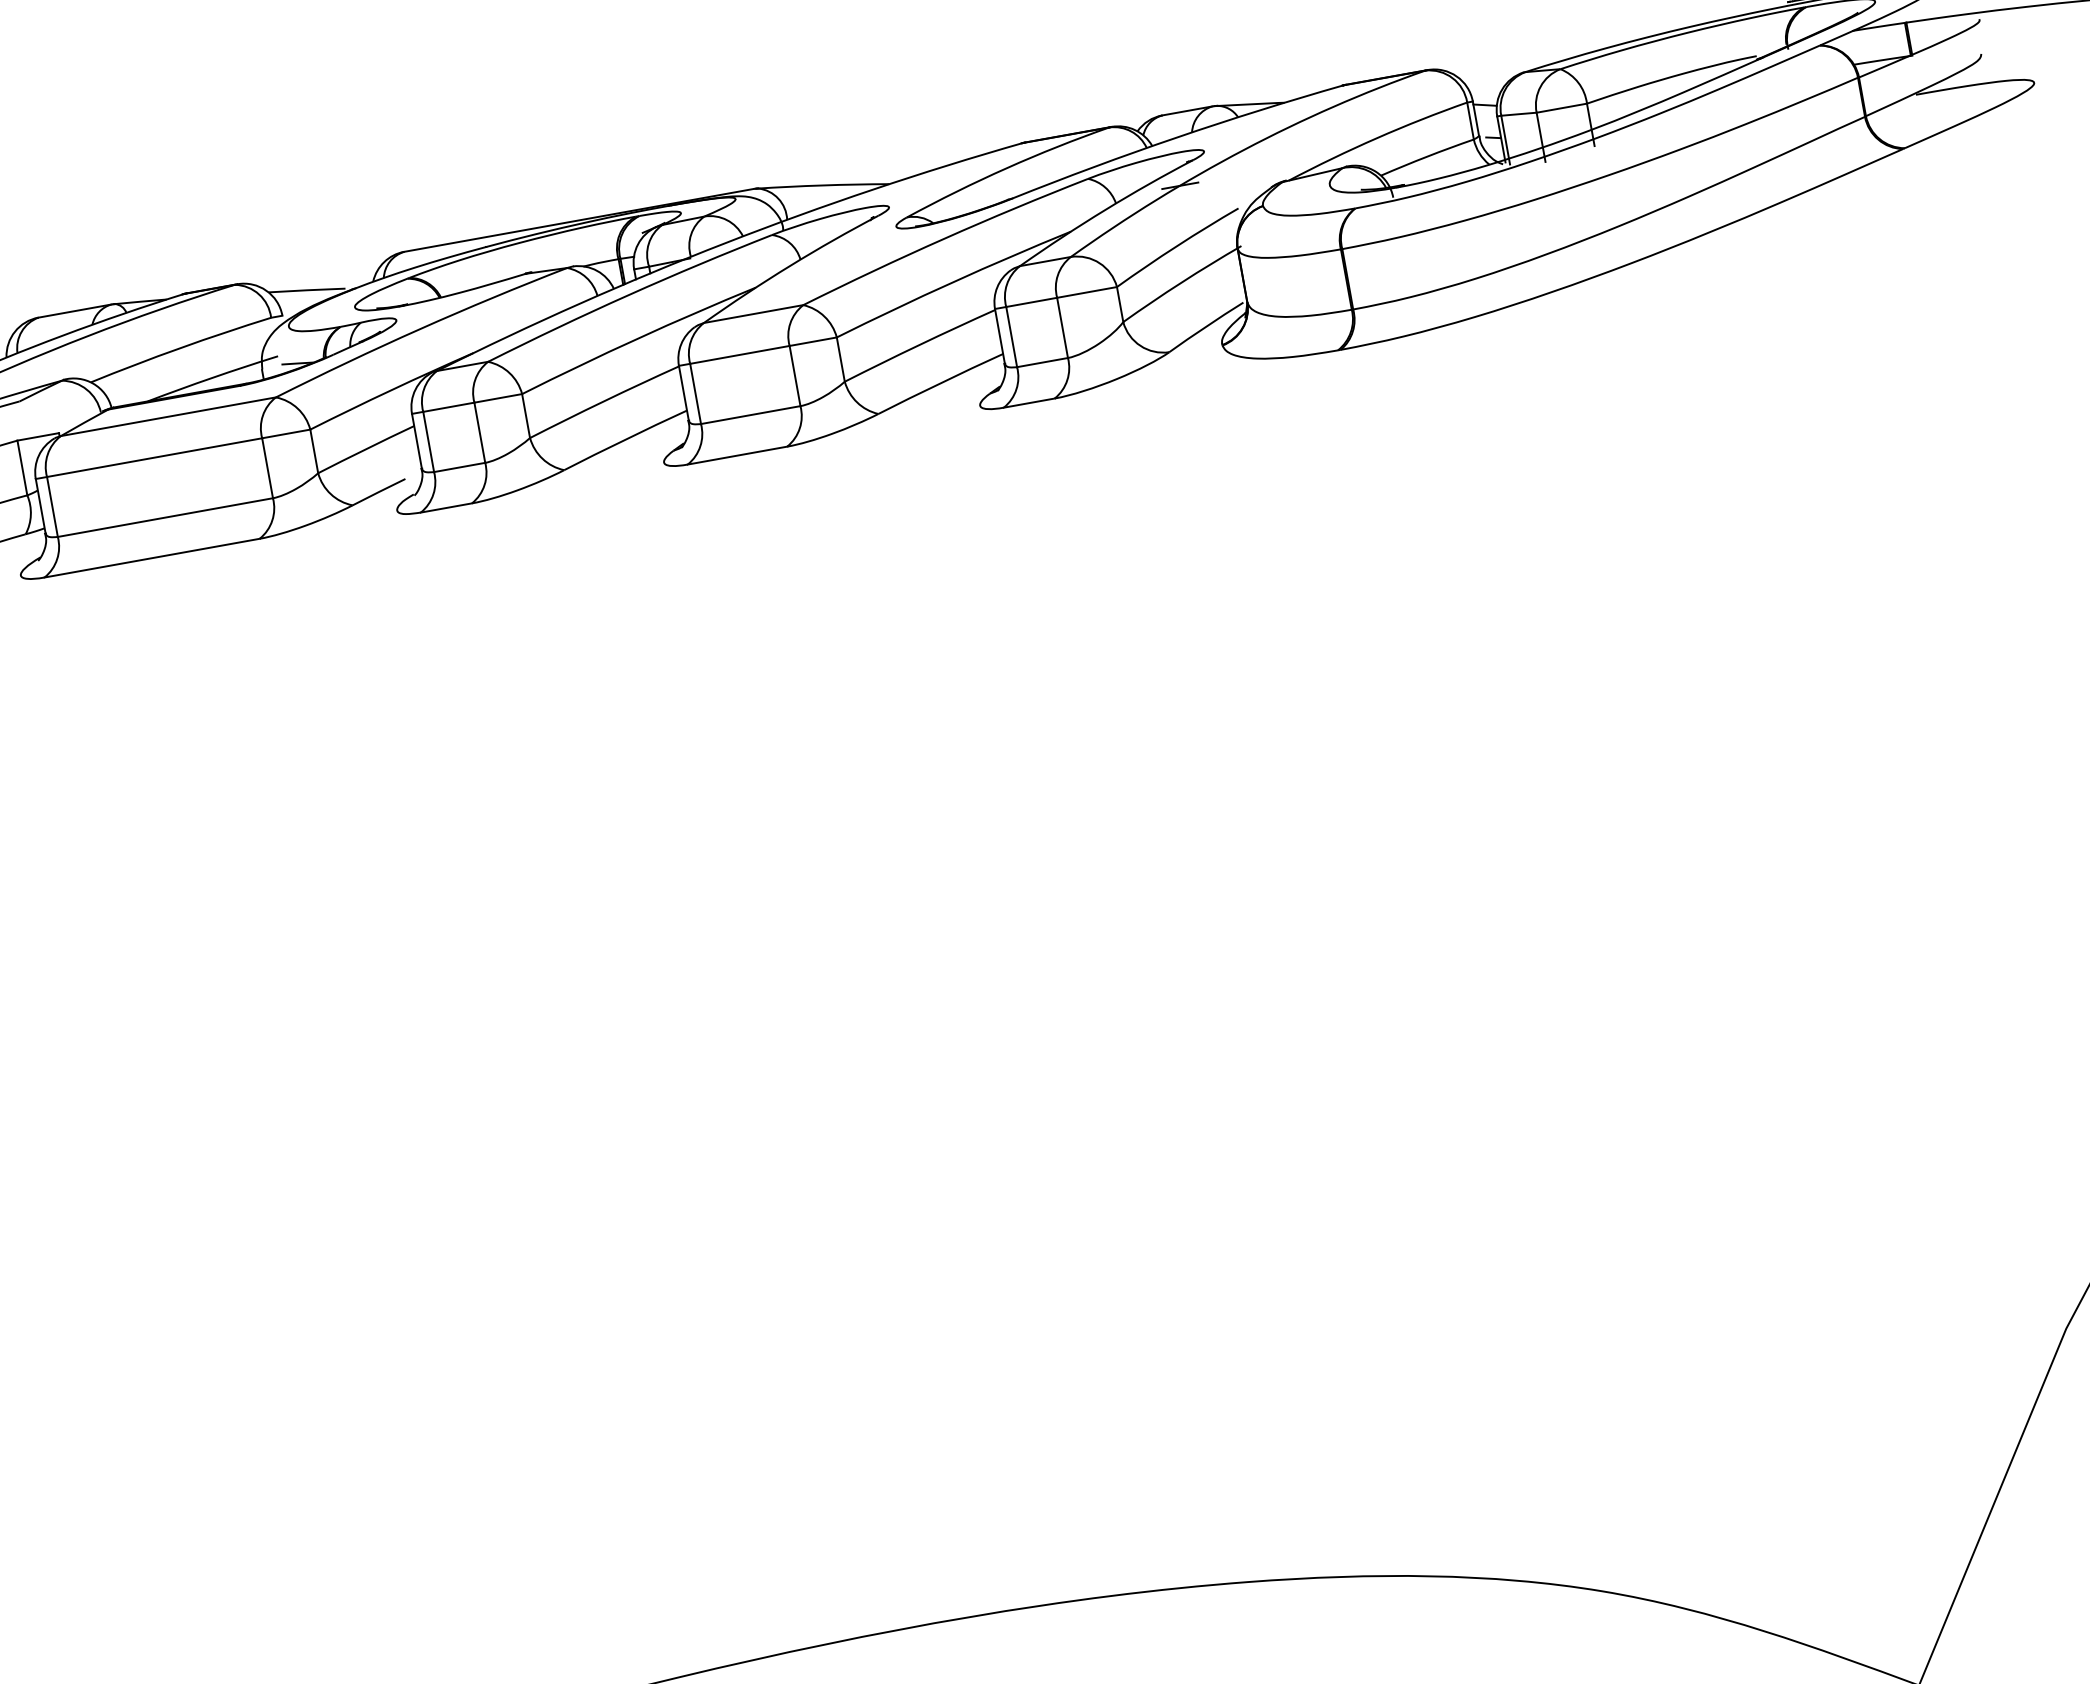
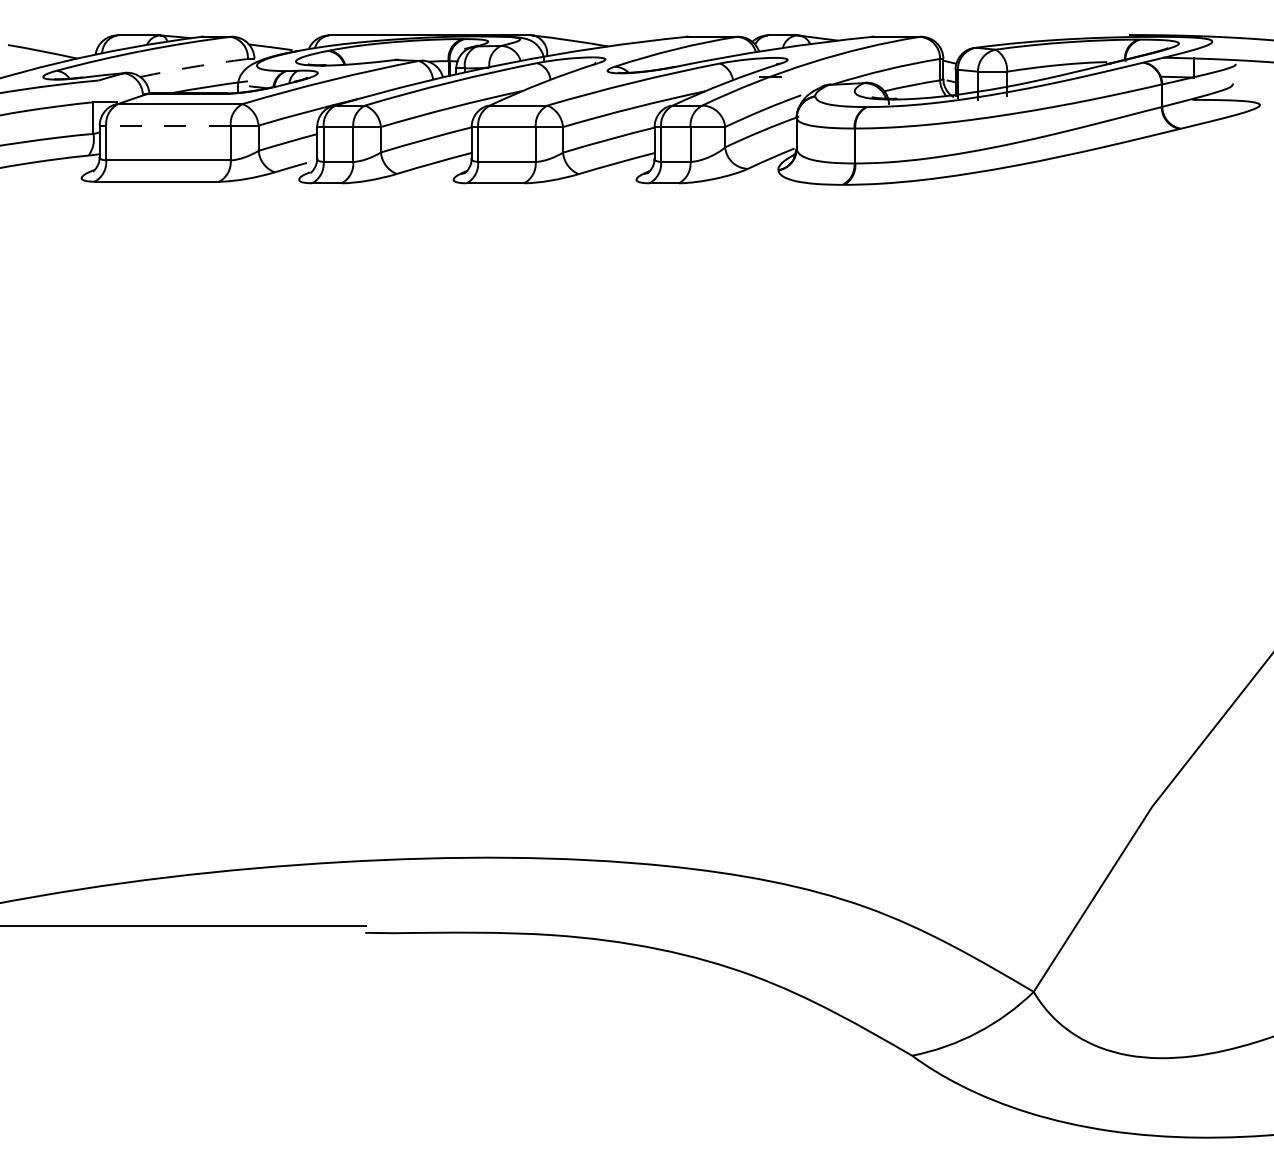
arc: (179, 347) -> (193, 66), solid -> dashed
line: (154, 457) -> (168, 125), solid -> dashed

